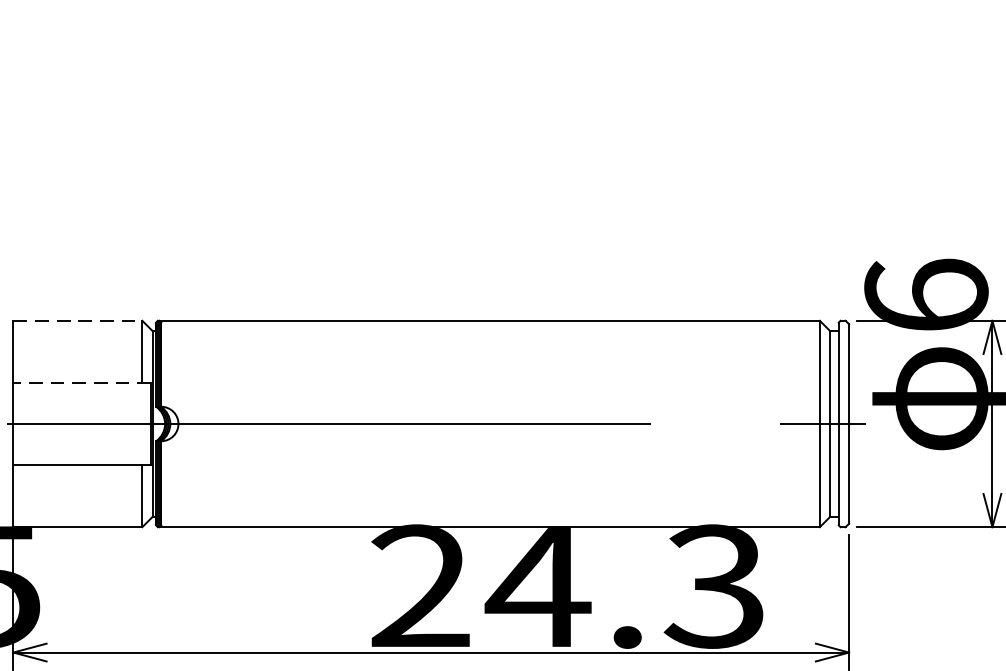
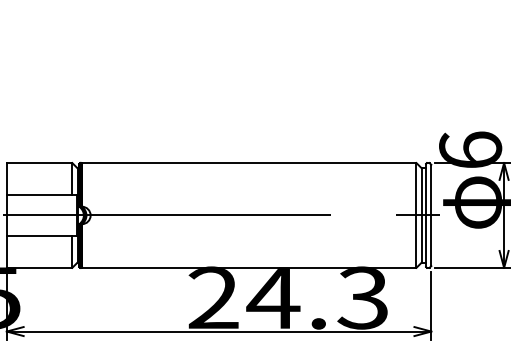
line: (77, 321) -> (39, 163), dashed -> solid
line: (81, 382) -> (41, 194), dashed -> solid

